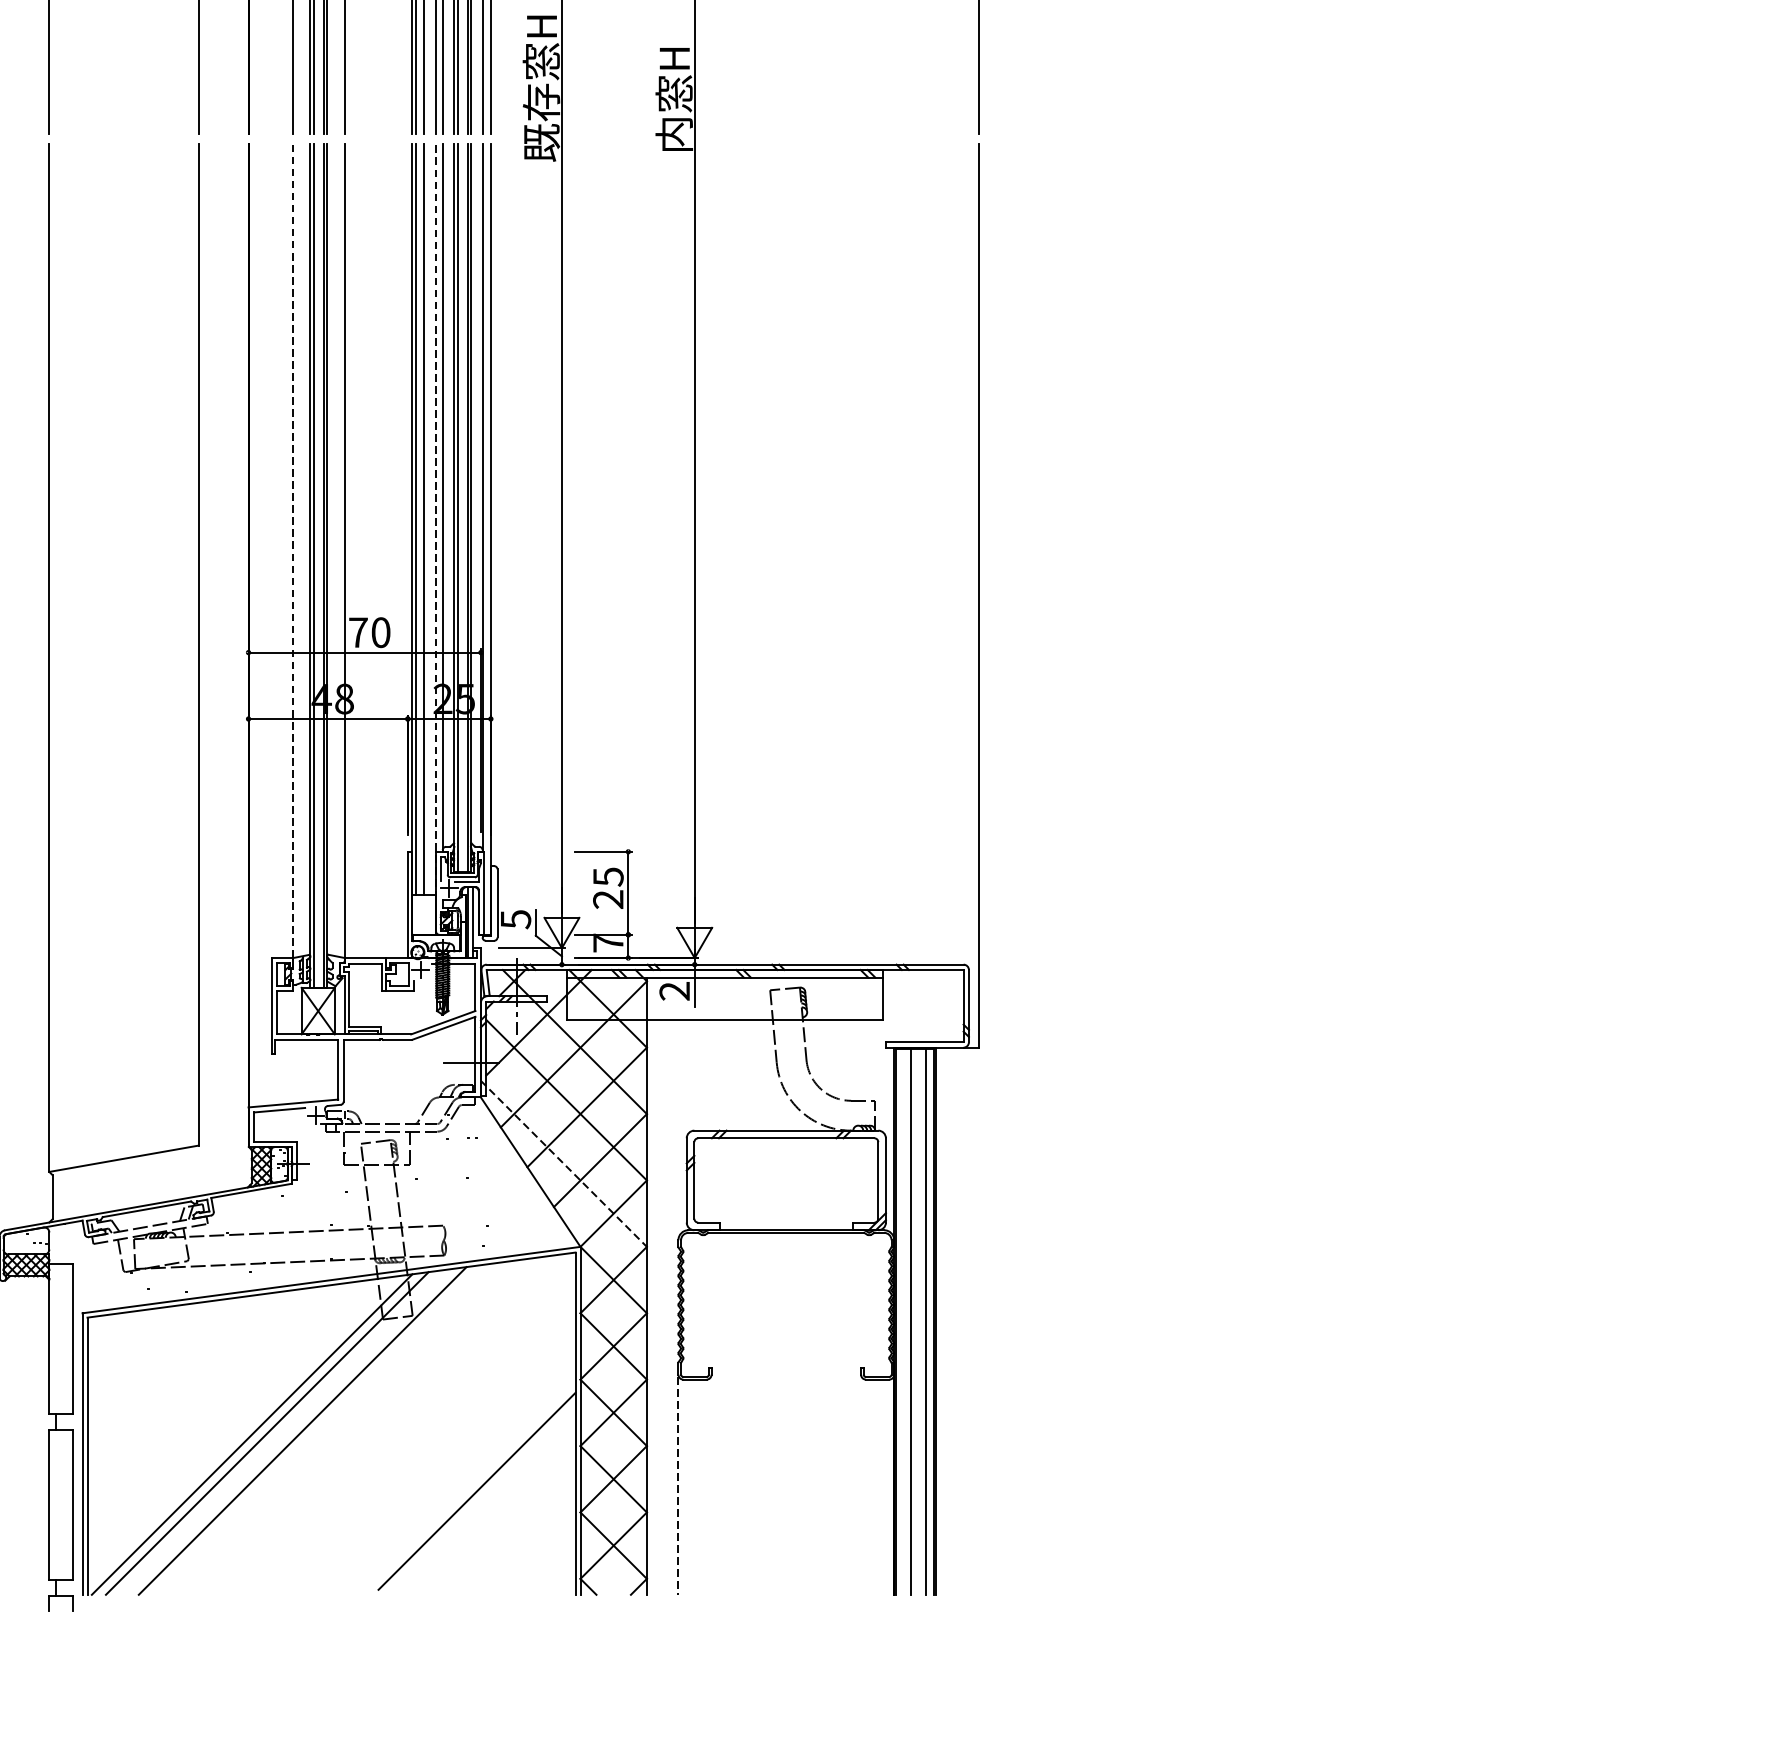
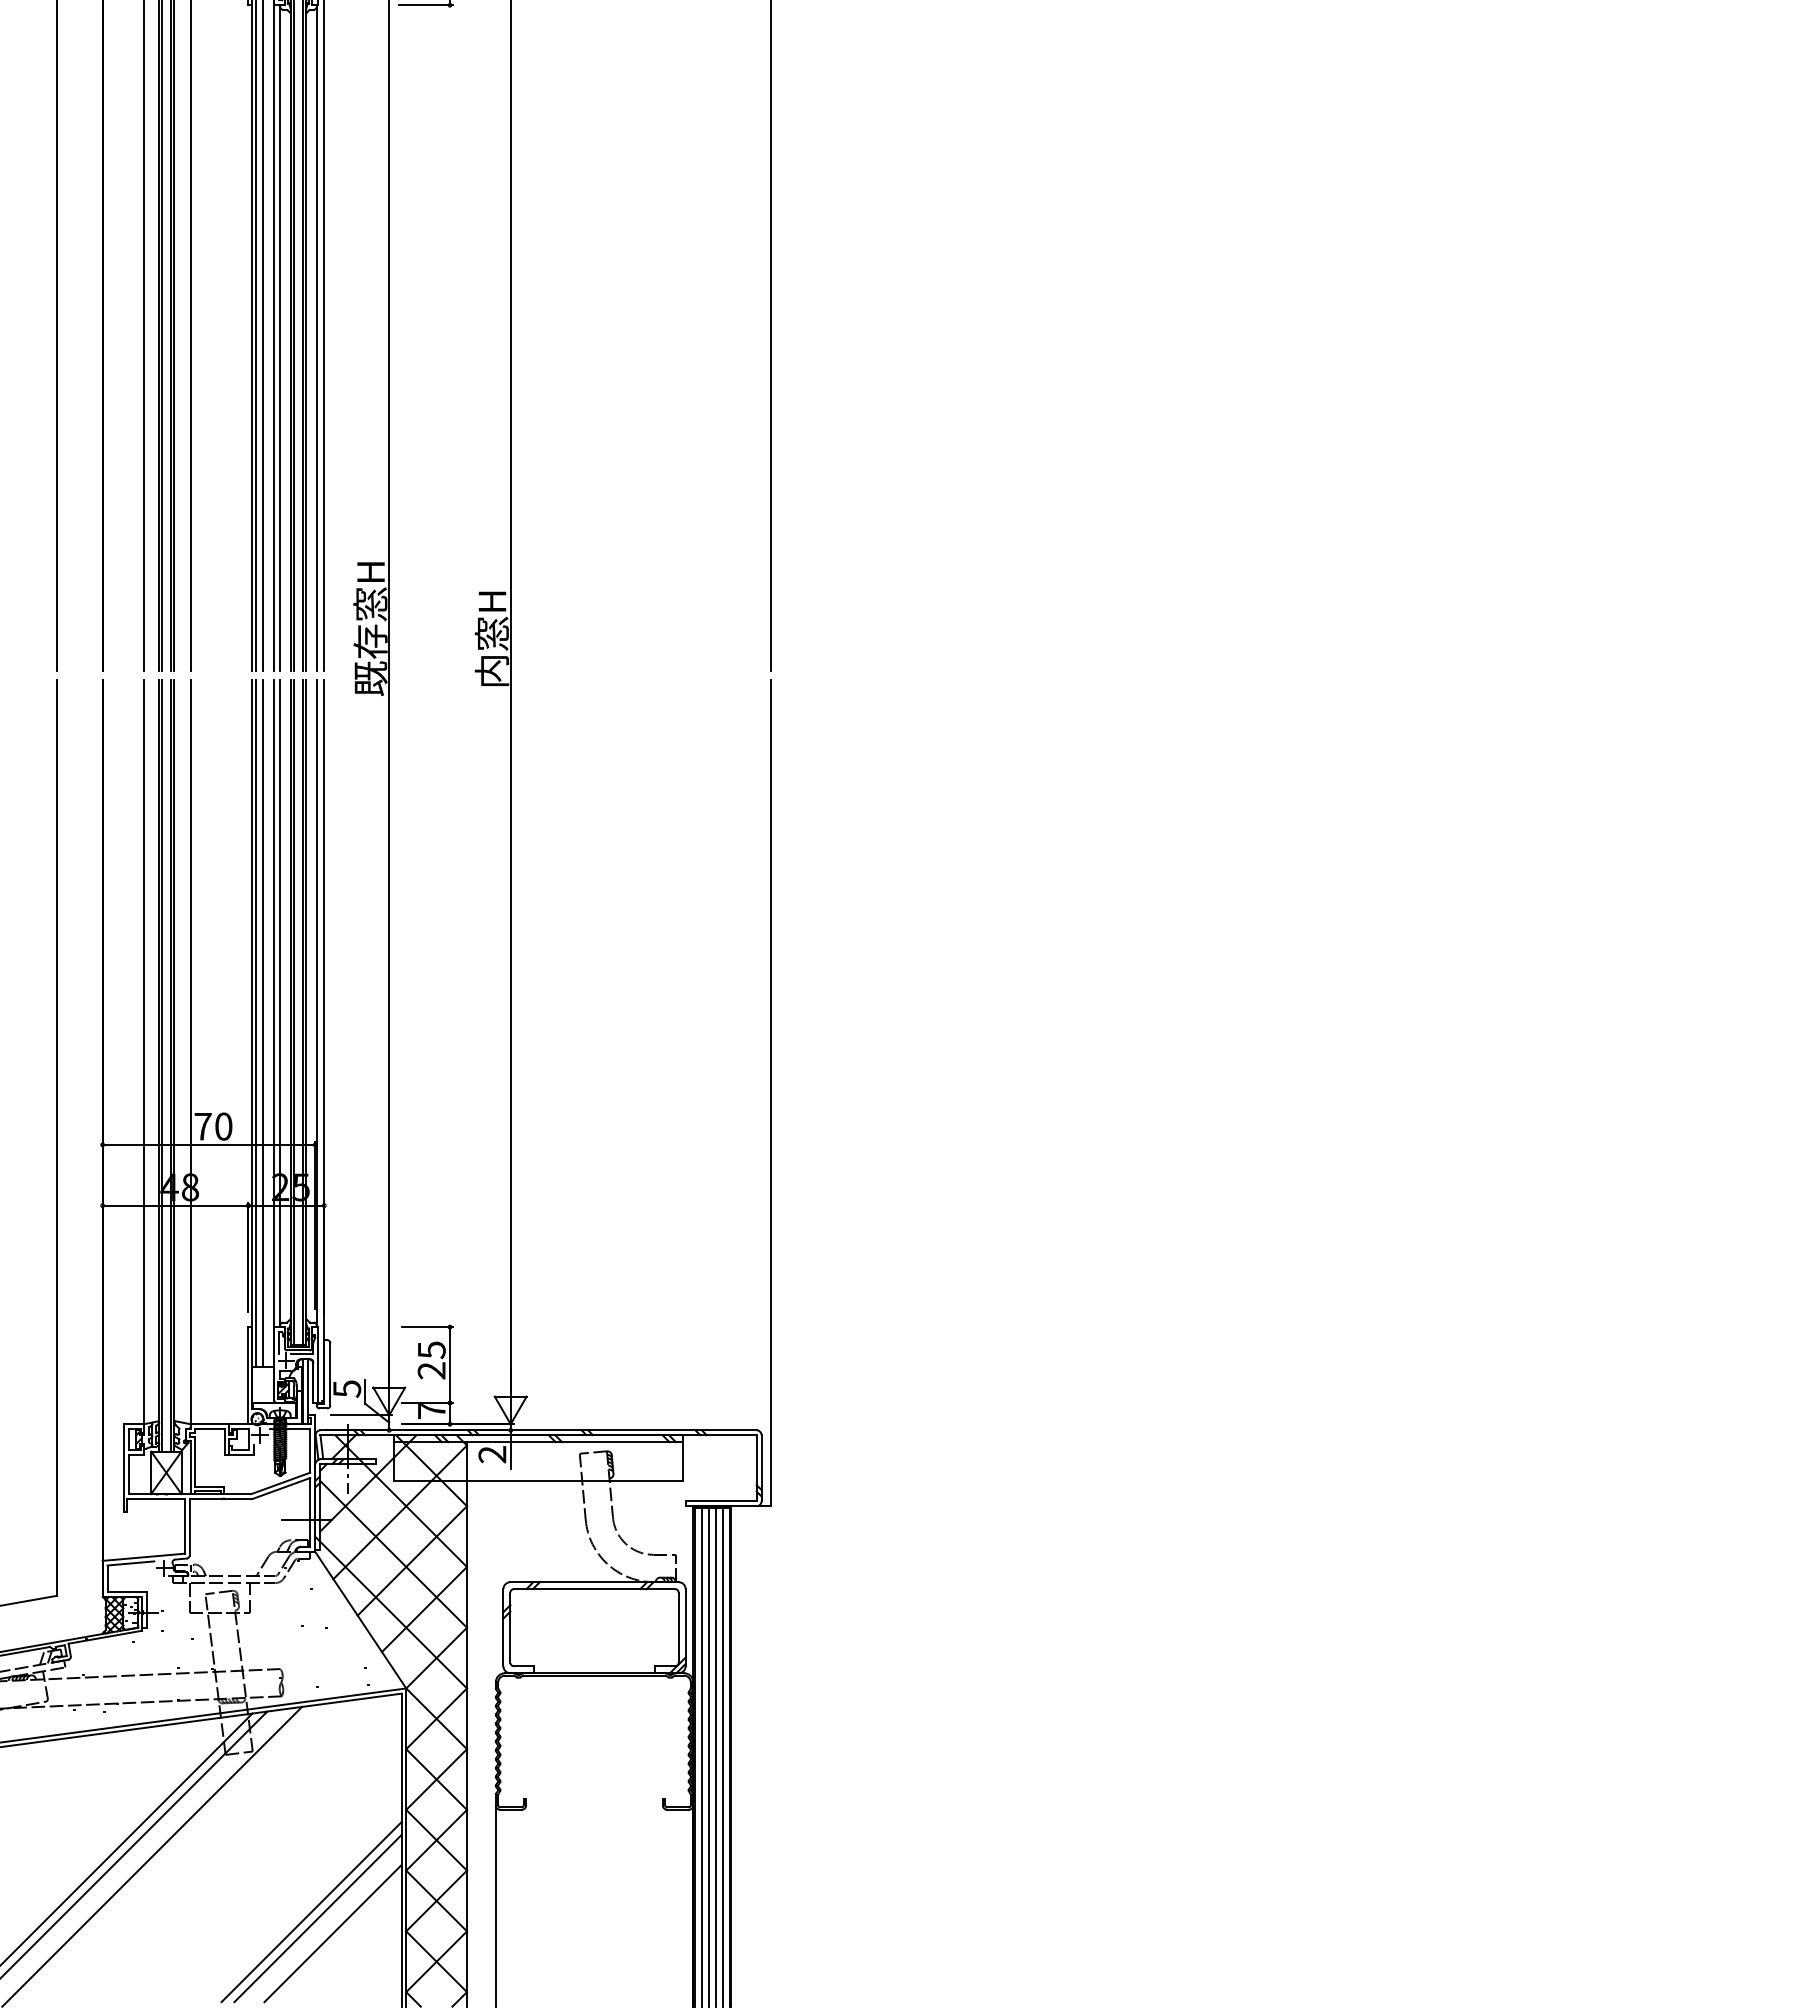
line: (436, 539) -> (274, 1041), dashed -> solid
line: (293, 550) -> (143, 1051), dashed -> solid
line: (564, 1163) -> (391, 1612), dashed -> solid
line: (903, 1321) -> (701, 1756), added
line: (918, 1321) -> (715, 1756), added
line: (678, 1486) -> (495, 1907), dashed -> solid
line: (483, 1498) -> (317, 1918), added
line: (499, 1514) -> (332, 1933), added

